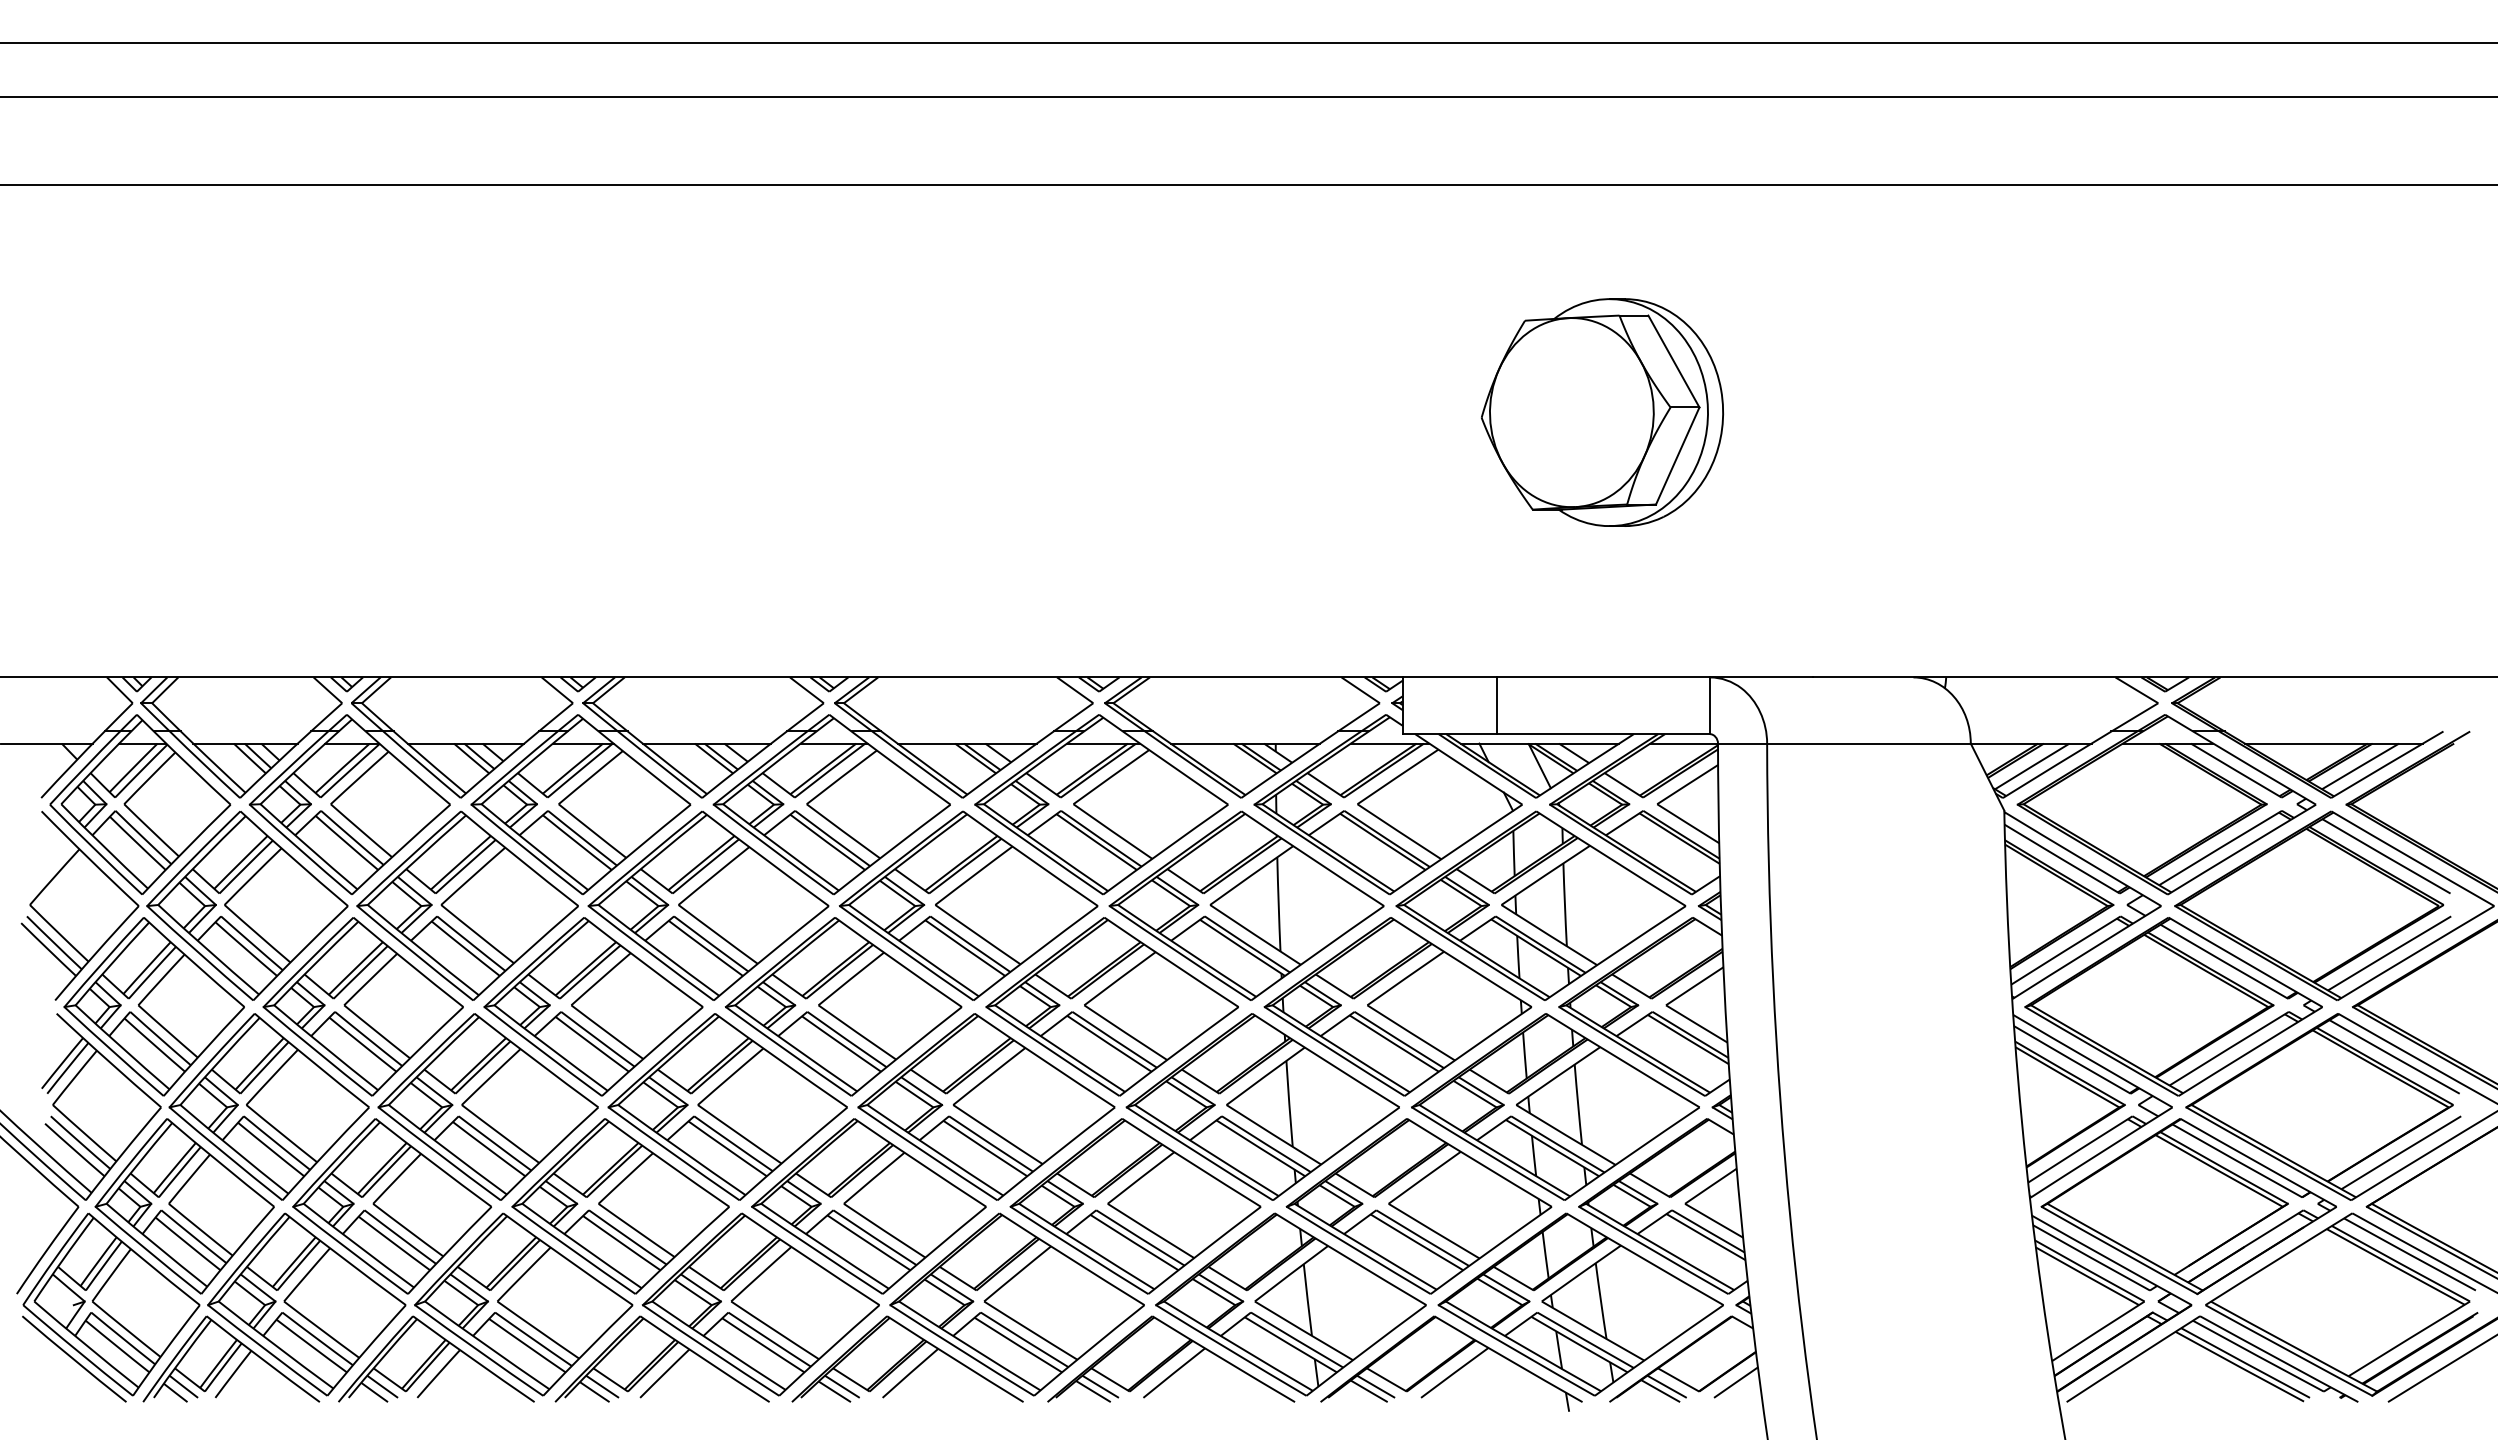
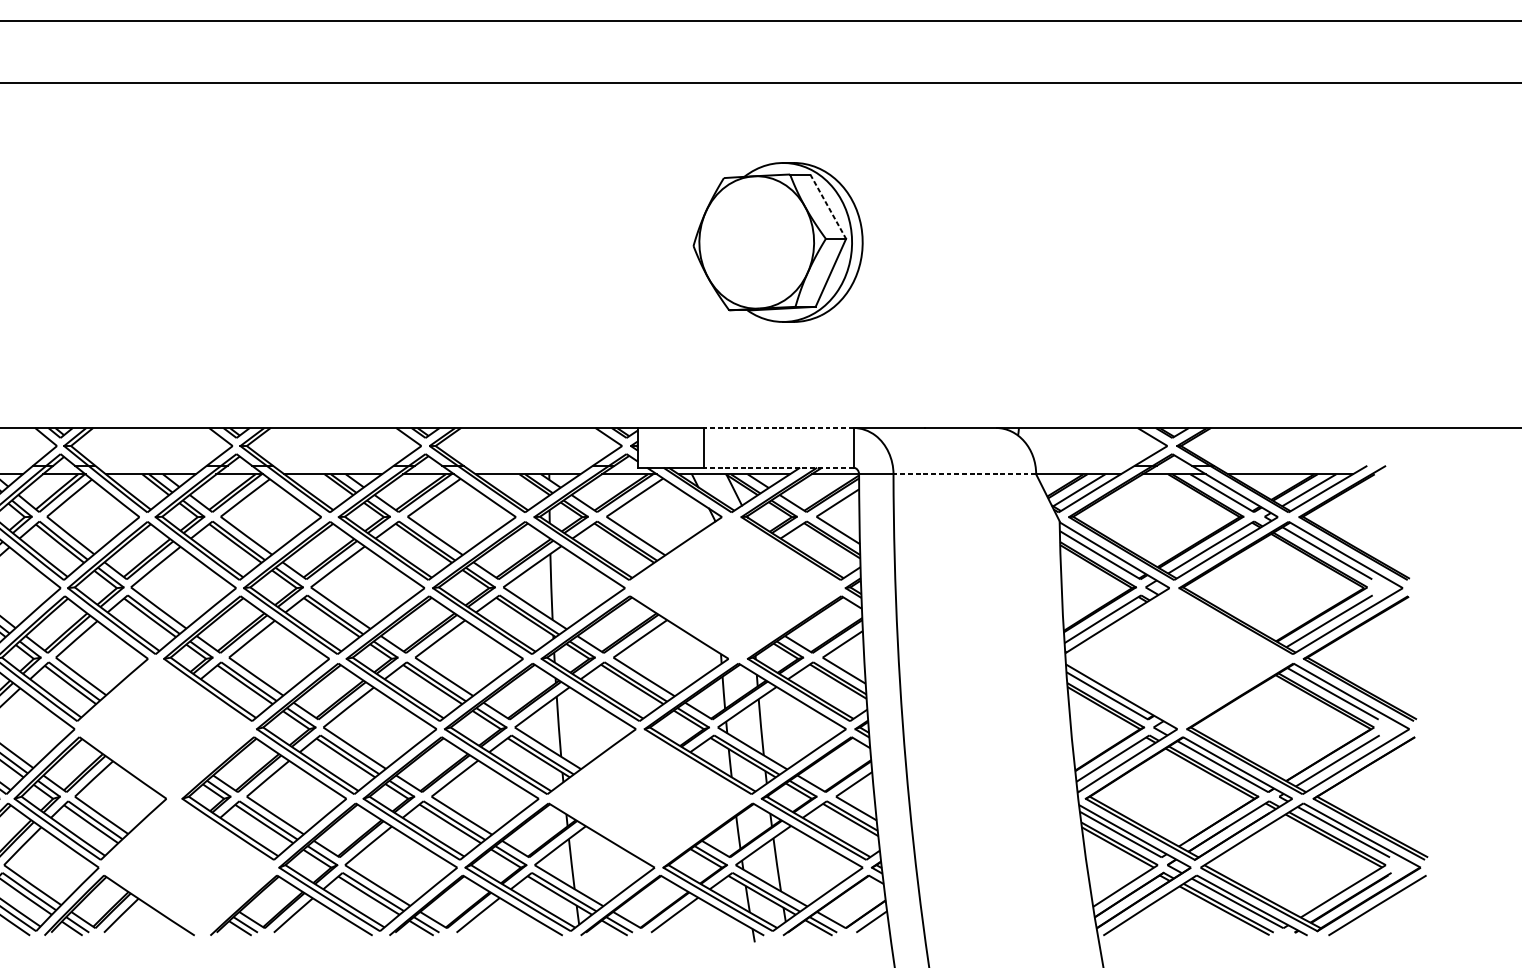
line: (1673, 361) -> (827, 206), solid -> dashed
line: (1603, 677) -> (778, 428), solid -> dashed
line: (1603, 734) -> (778, 467), solid -> dashed
line: (1868, 743) -> (964, 474), solid -> dashed
part: (1540, 905) -> (734, 587), removed
part: (2173, 1006) -> (1178, 658), removed
part: (727, 1106) -> (165, 728), removed
part: (1418, 1206) -> (649, 798), removed
part: (760, 1304) -> (188, 867), removed

